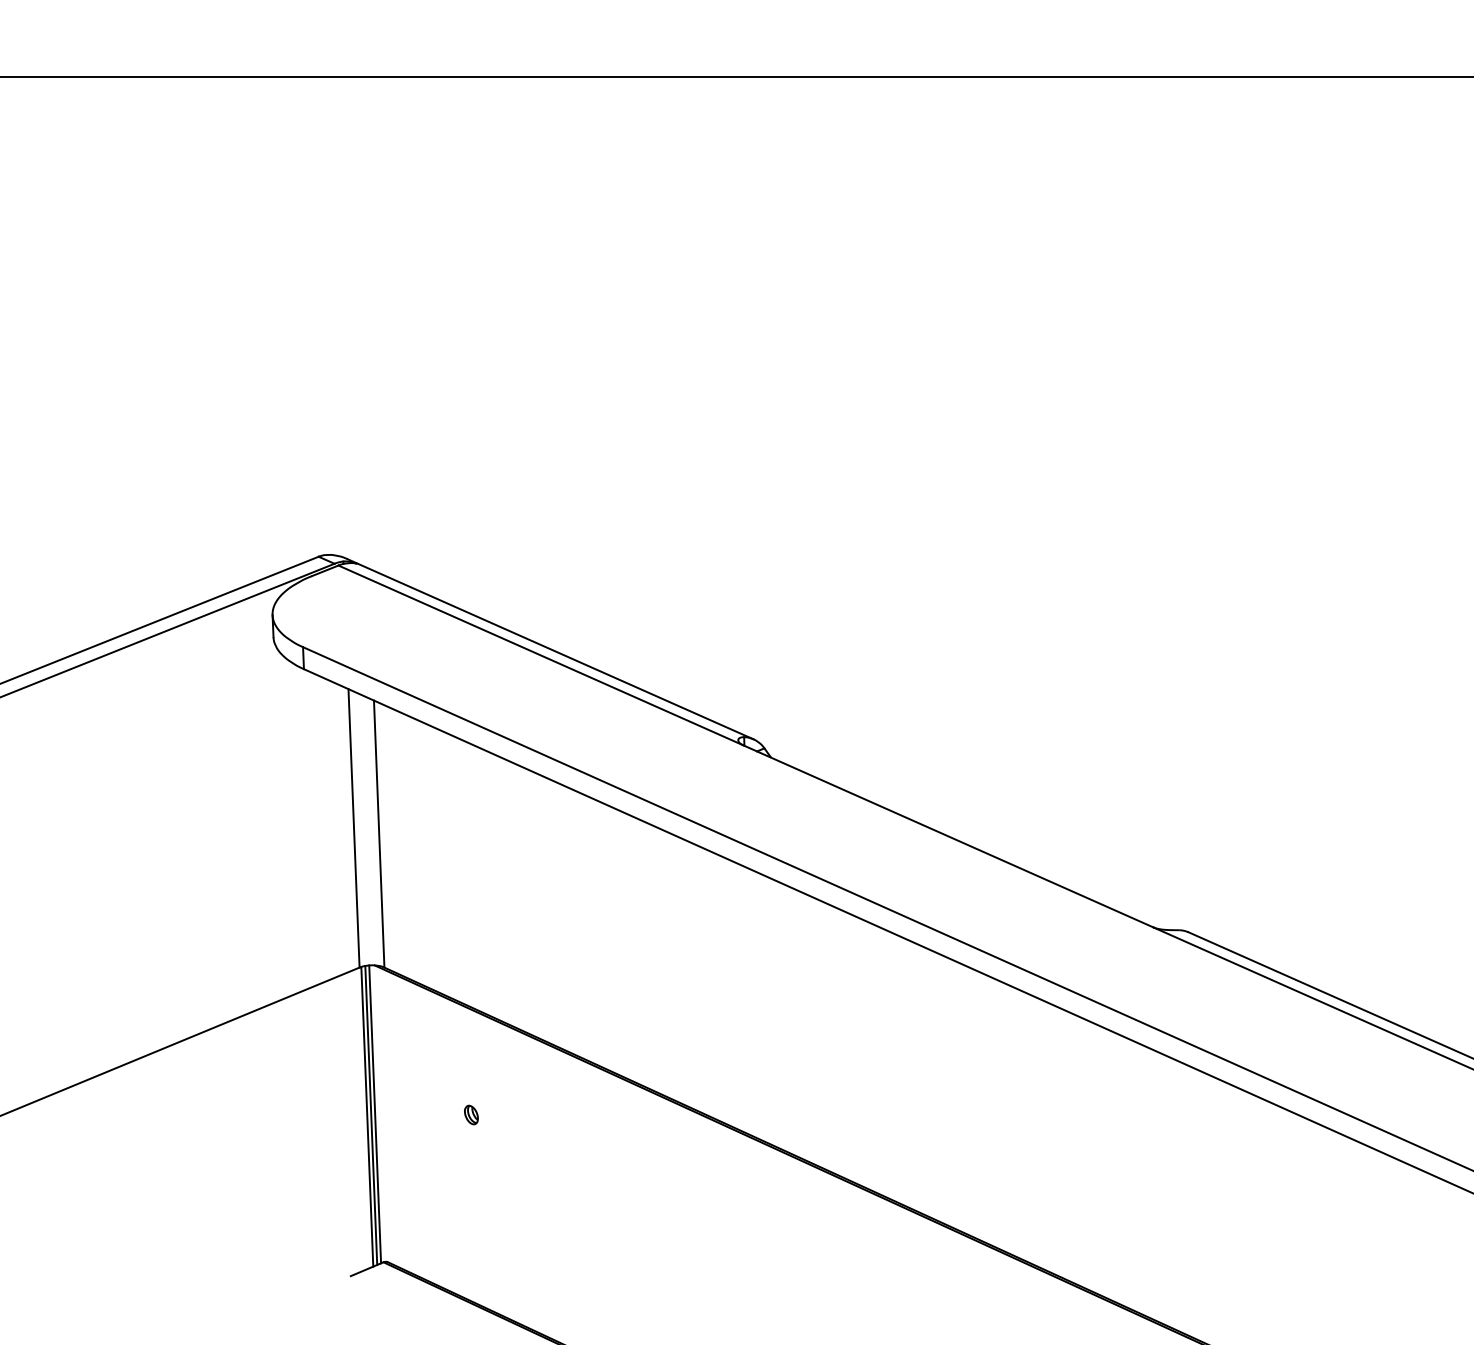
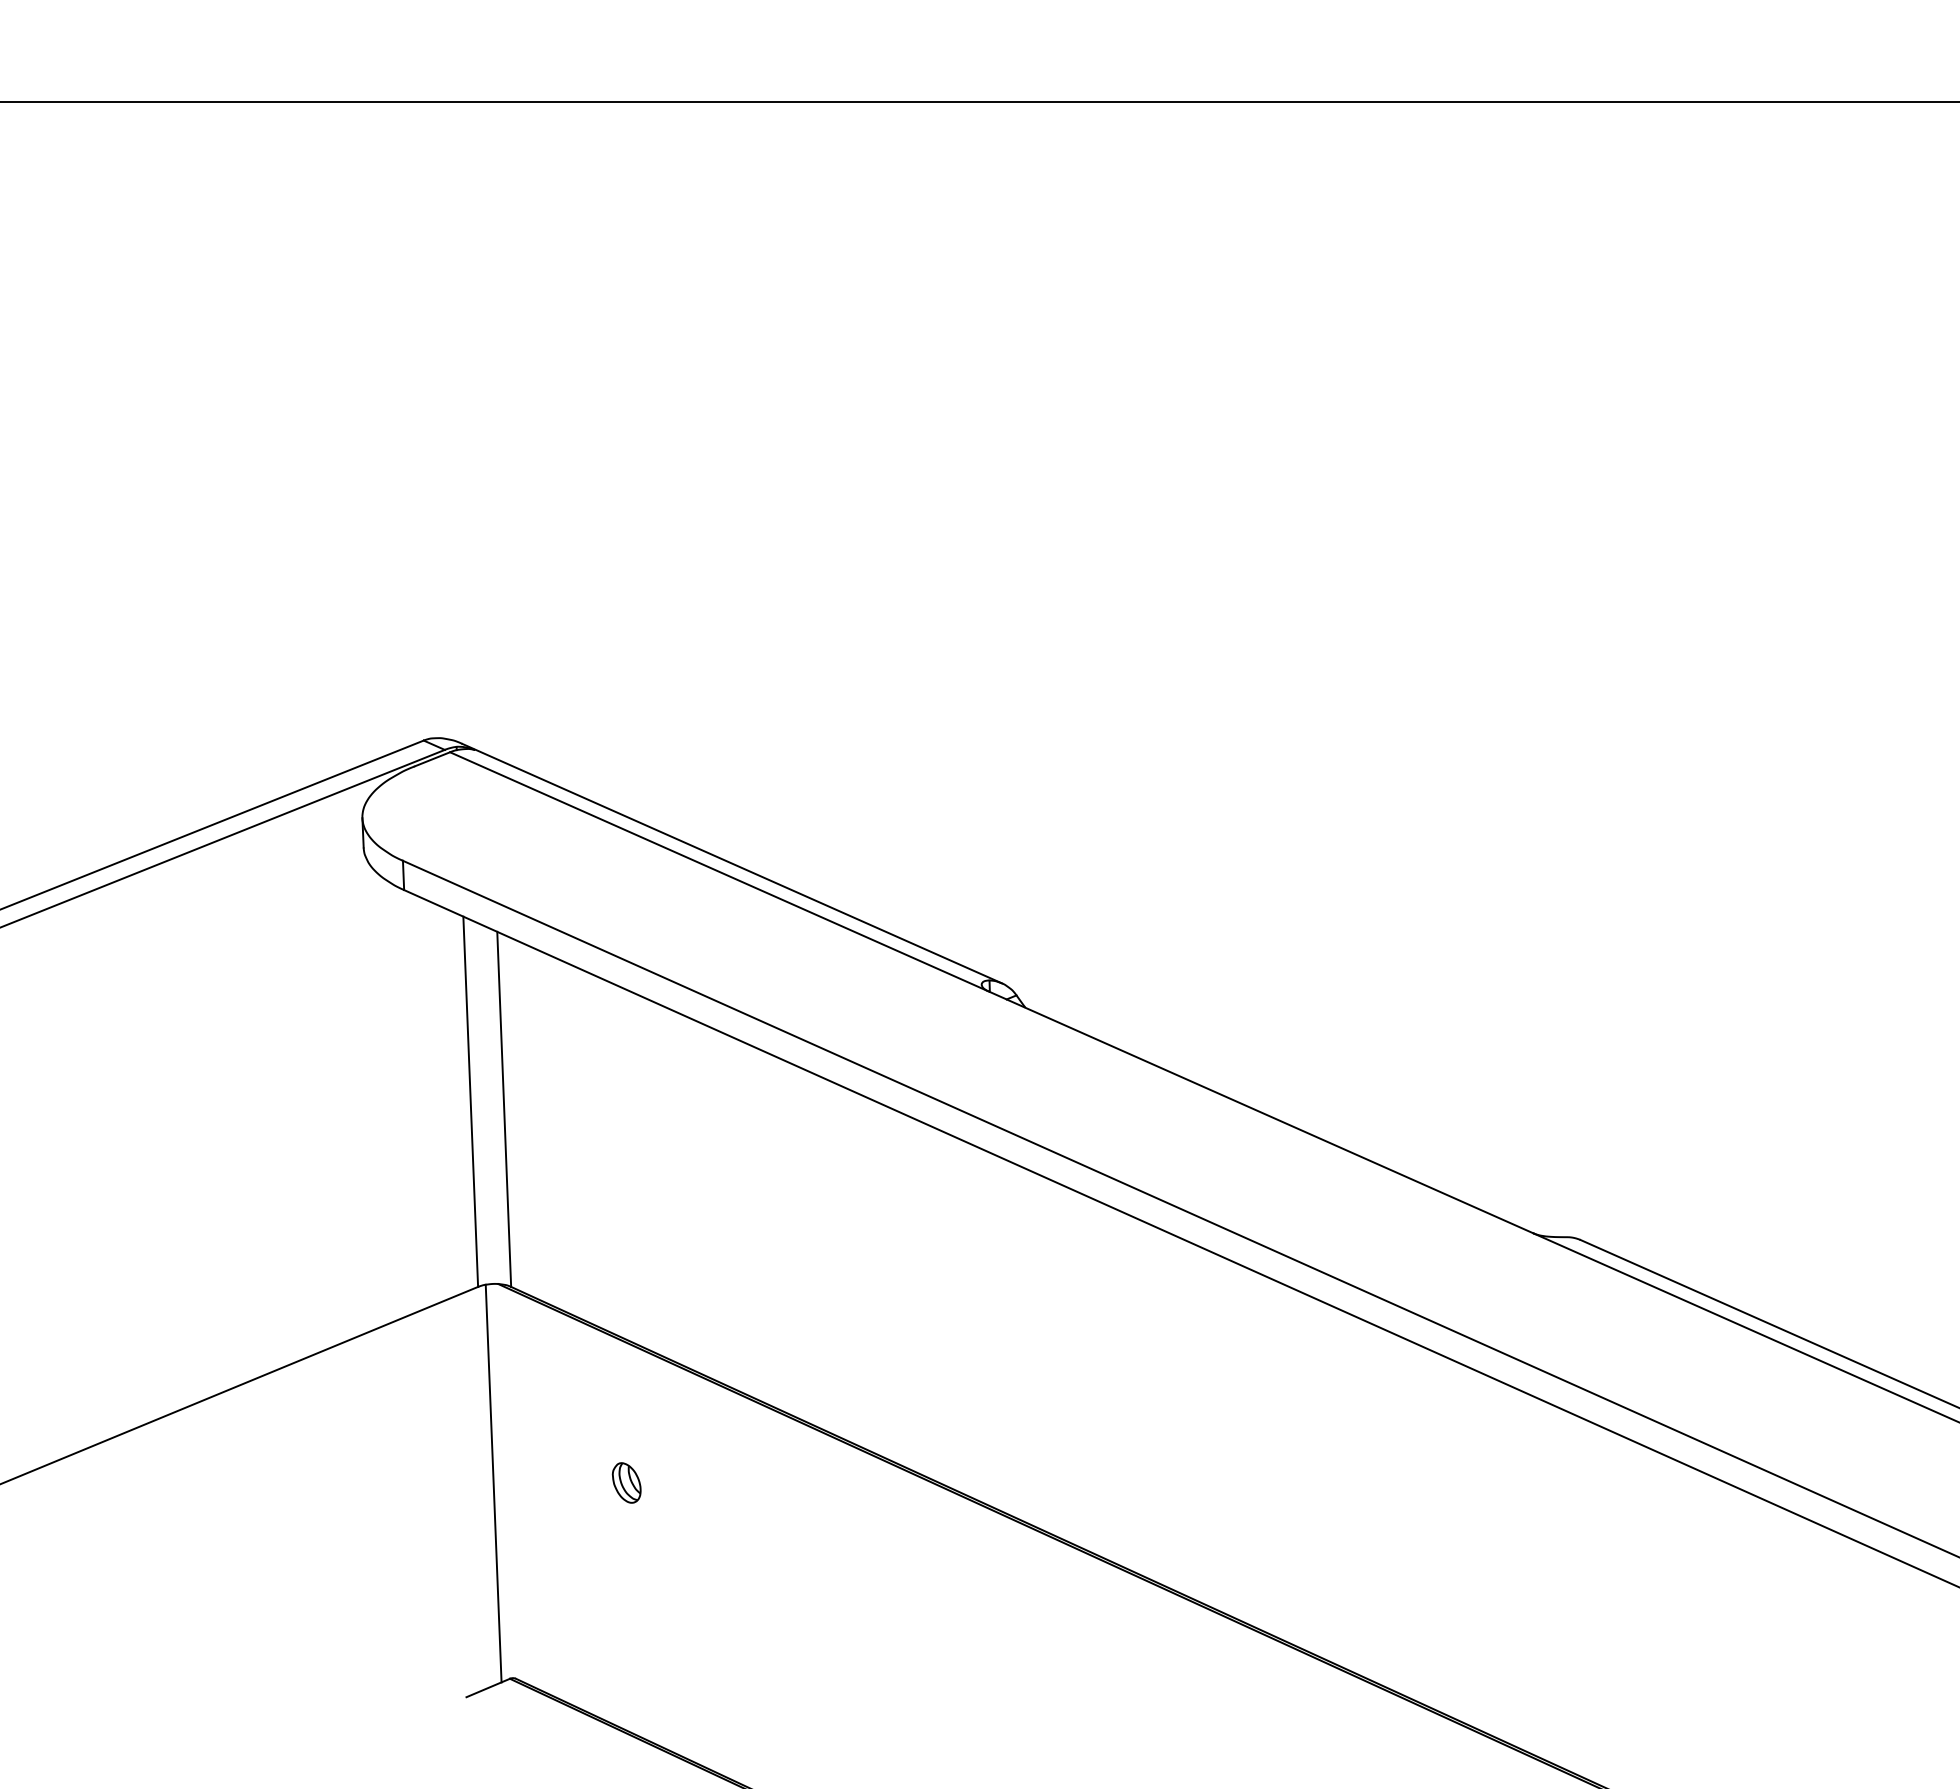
line: (374, 1114) -> (498, 1482), removed
part: (471, 1114) -> (626, 1482), size x1.6
line: (367, 1116) -> (488, 1485), removed

